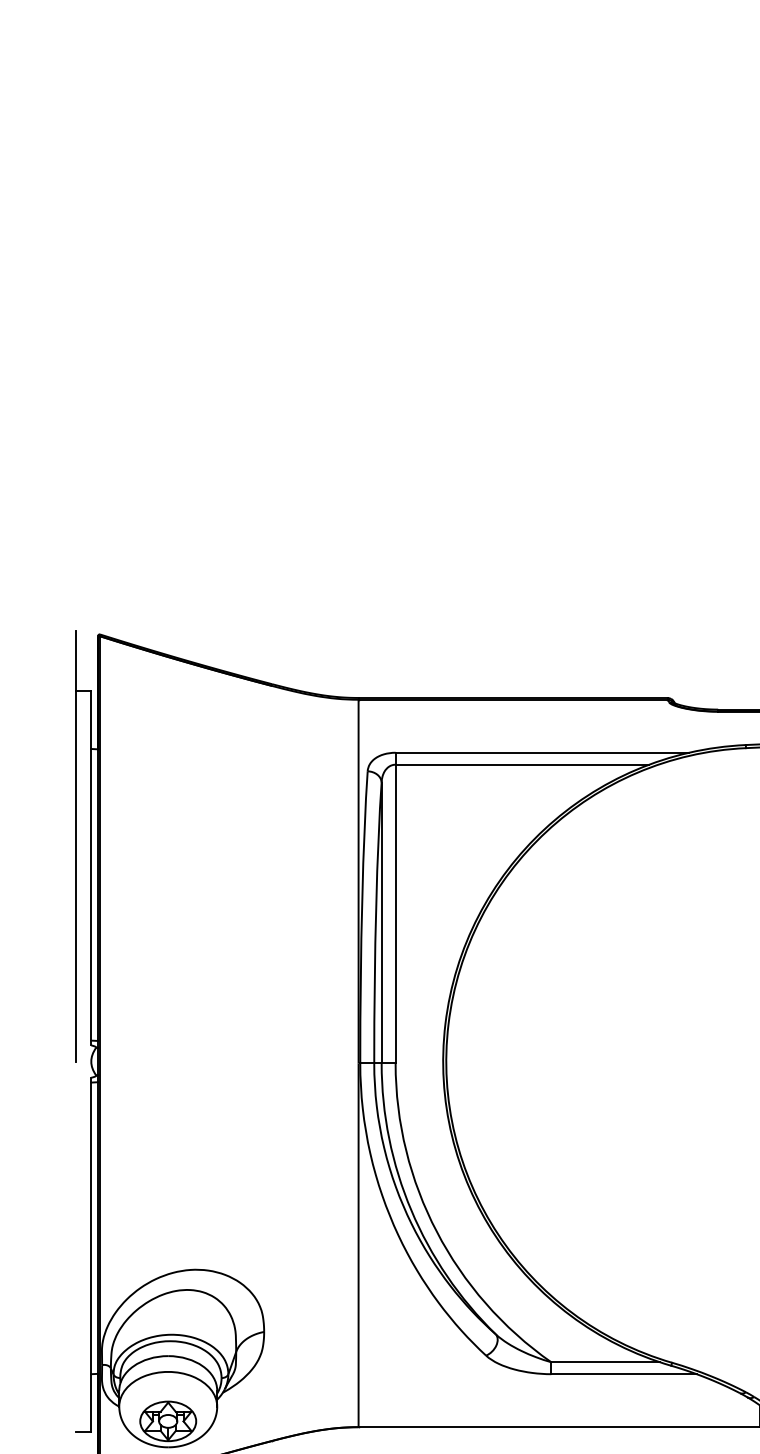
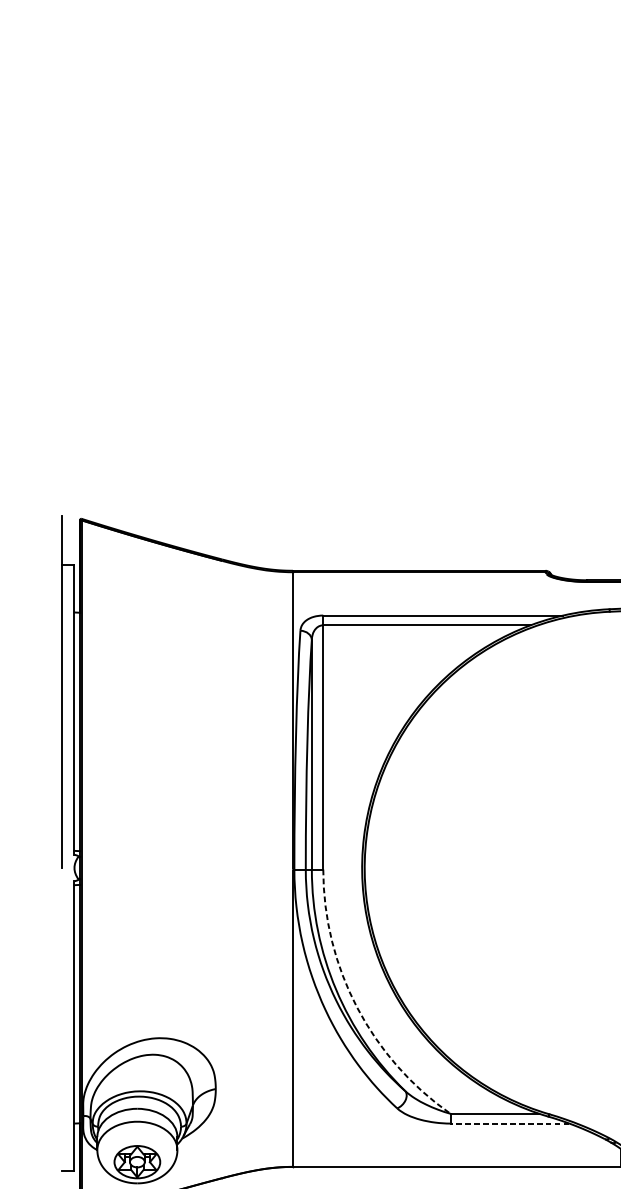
arc: (436, 1231) -> (356, 1006), solid -> dashed
line: (624, 1374) -> (510, 1123), solid -> dashed

